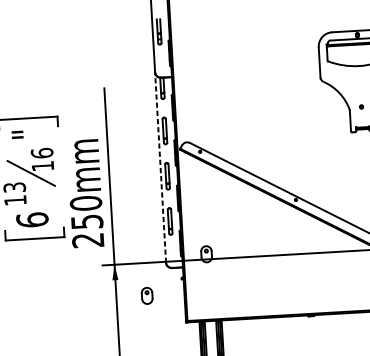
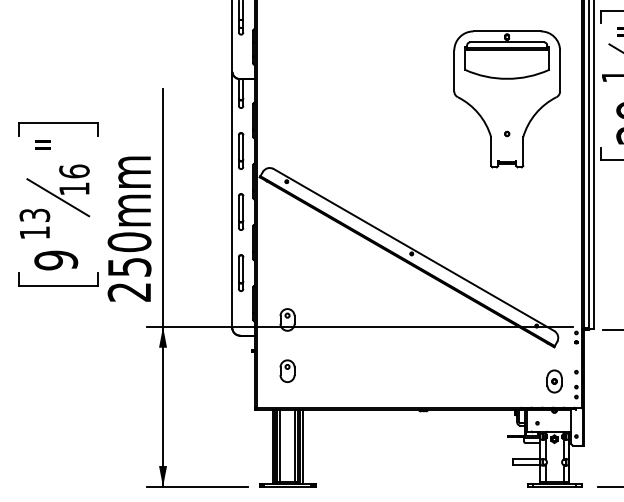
line: (160, 167) -> (232, 199), dashed -> solid
text: (32, 220) -> (56, 260), 6 -> 9
part: (147, 295) -> (287, 370), moved

